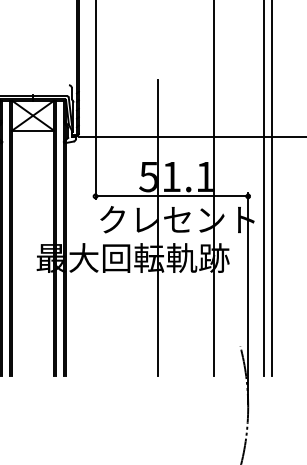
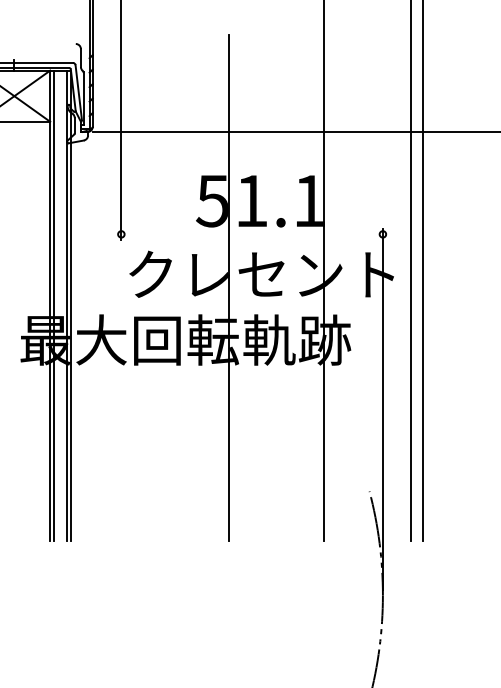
line: (171, 196) -> (251, 234), removed

